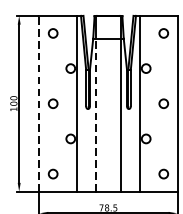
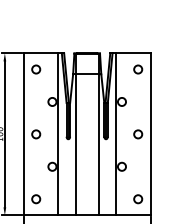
line: (39, 102) -> (23, 133), dashed -> solid
line: (95, 114) -> (75, 144), dashed -> solid

